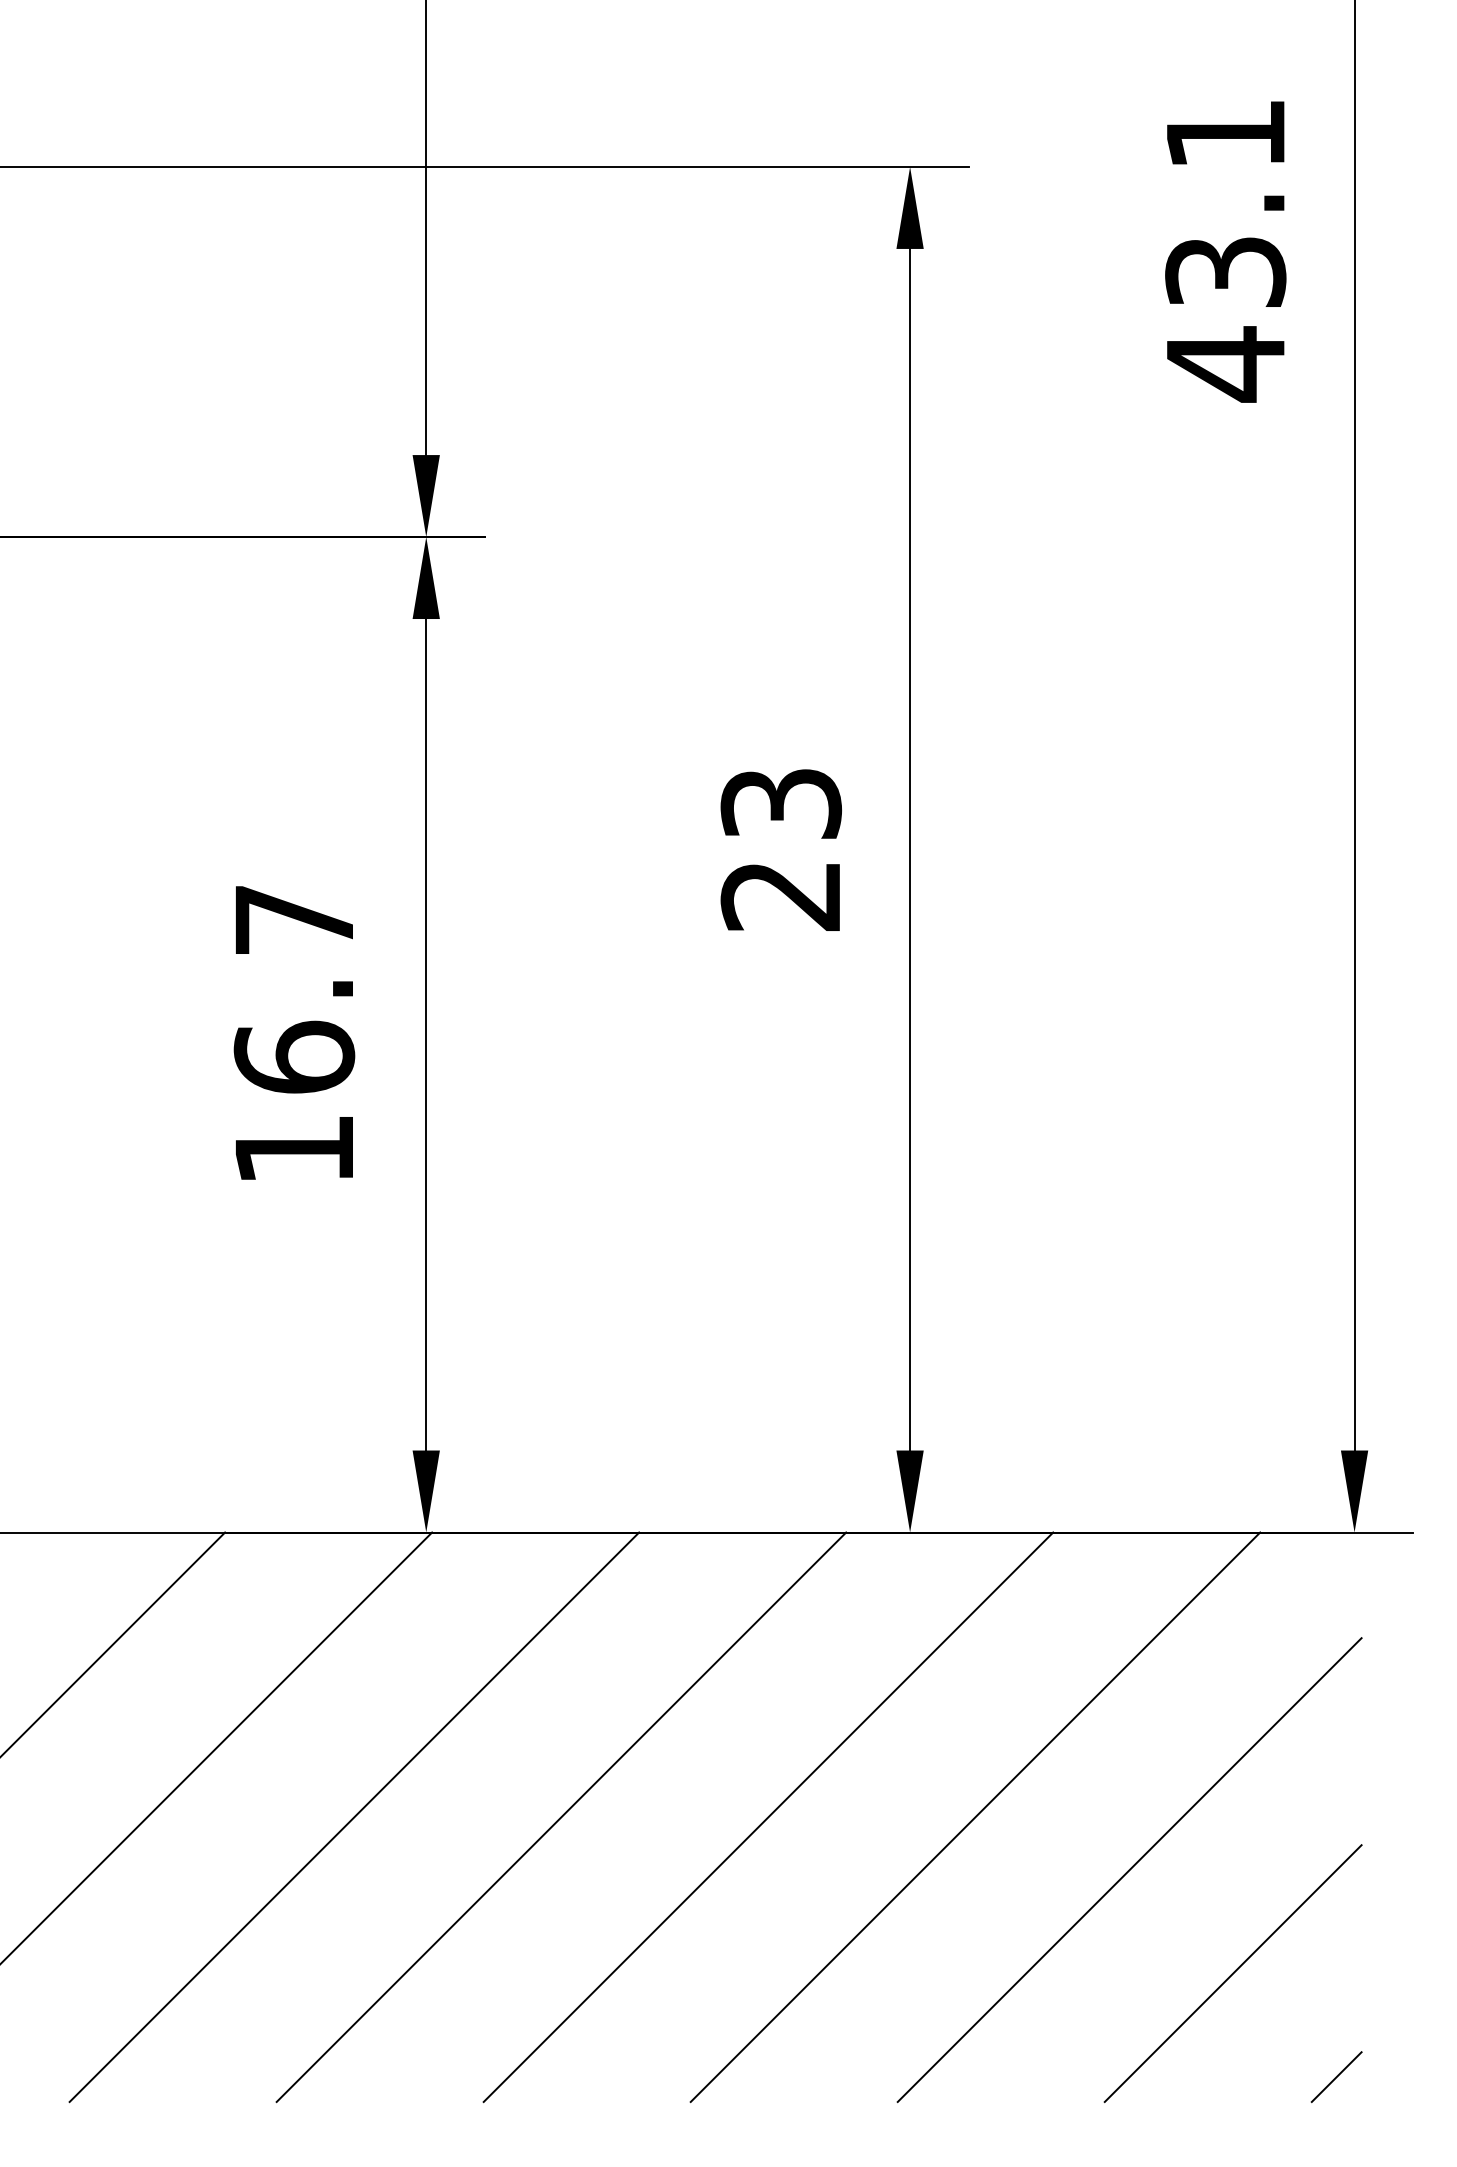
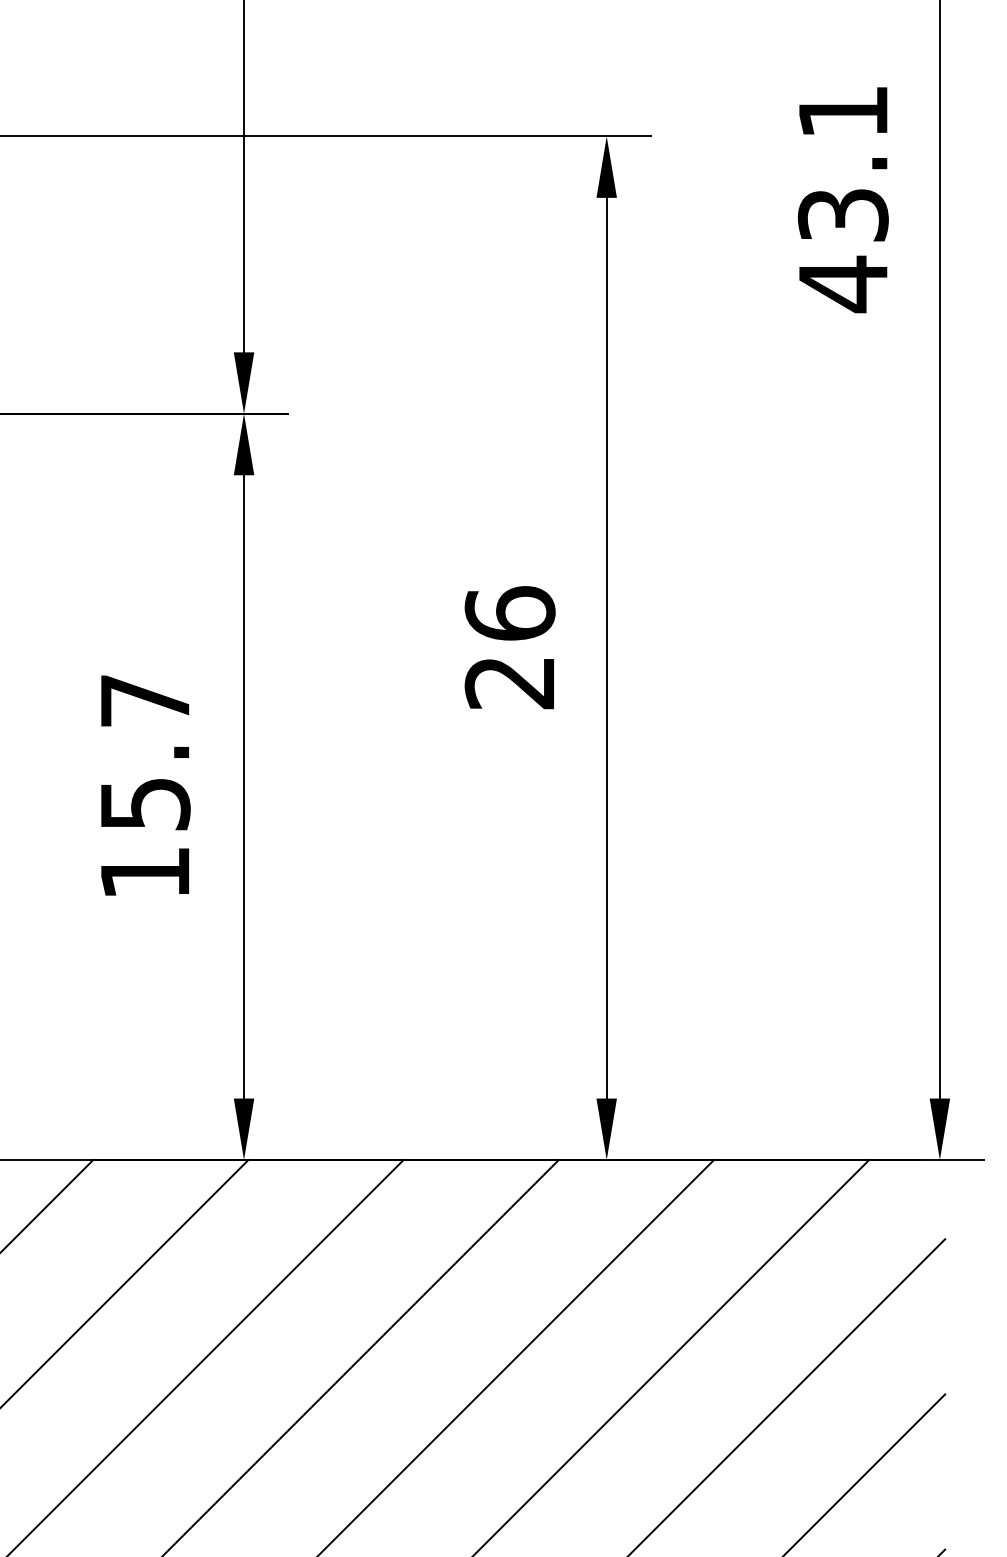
text: (781, 802) -> (510, 612), 23 -> 26
text: (294, 1056) -> (145, 803), 16.7 -> 15.7

